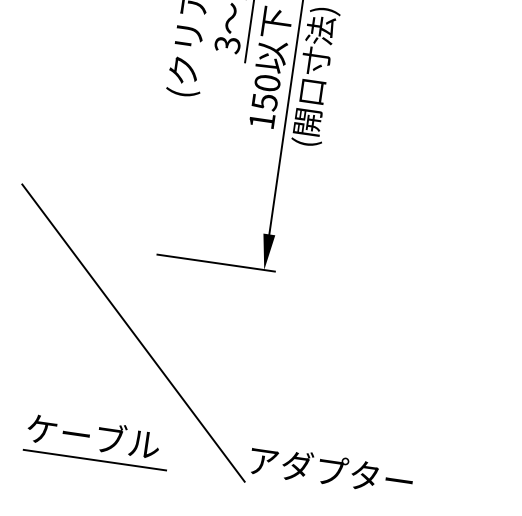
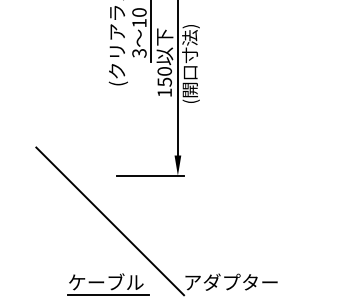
part: (96, 441) -> (108, 284), moved

